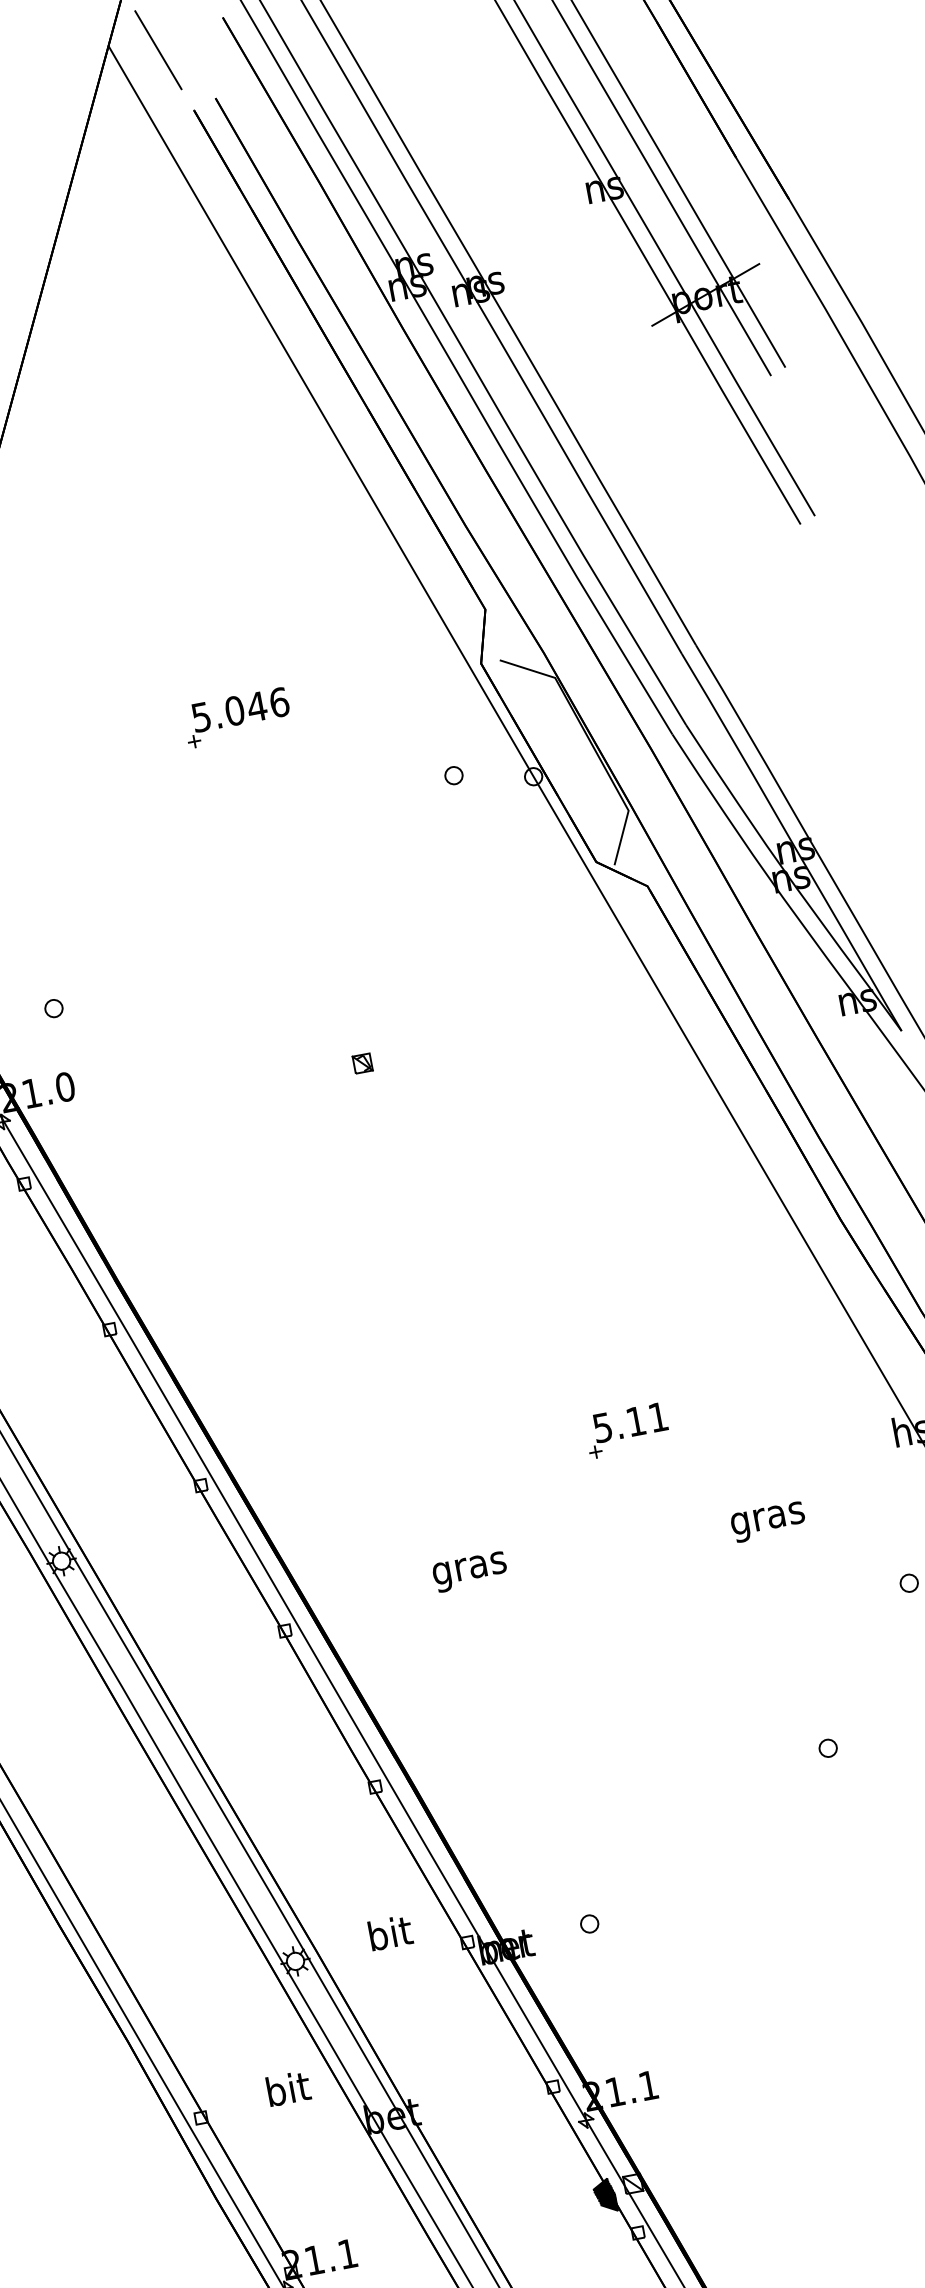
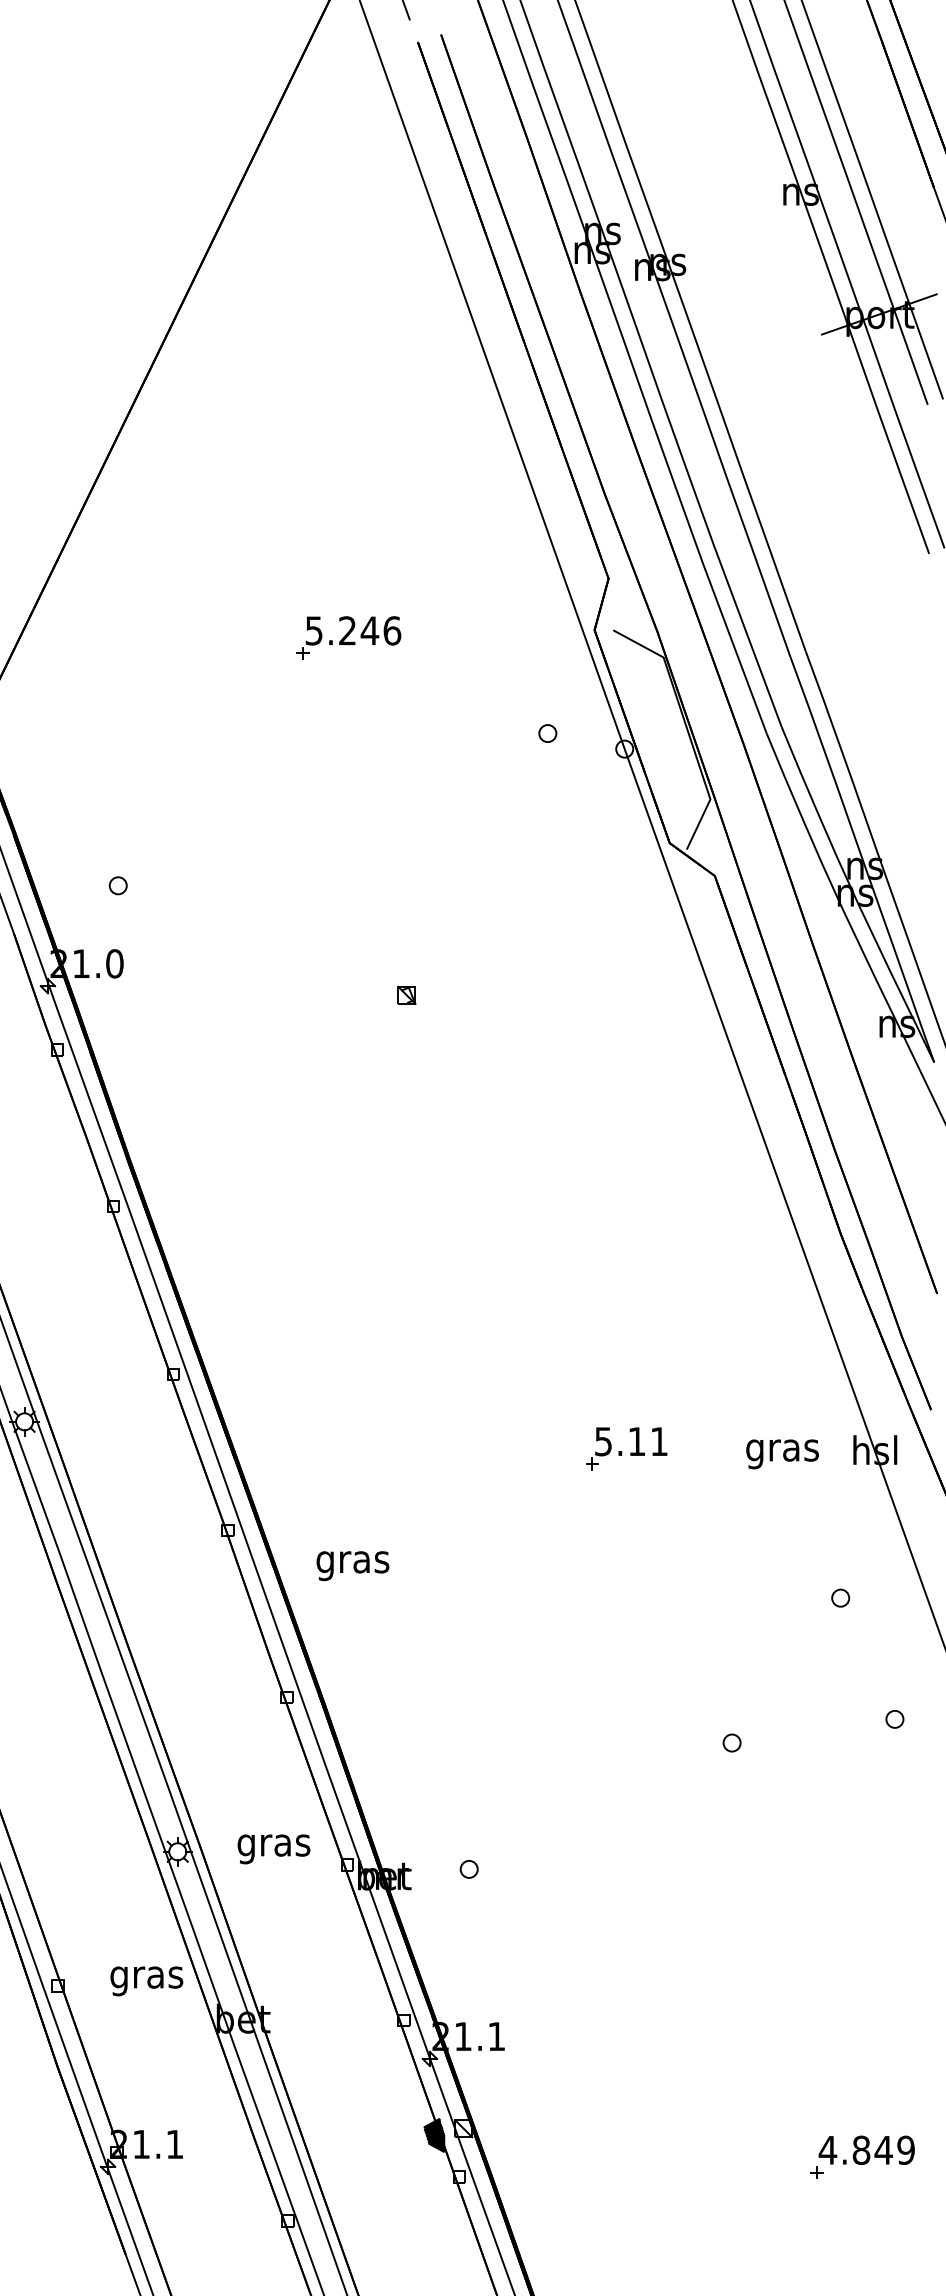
text: (234, 710) -> (347, 630), 5.046 -> 5.246
part: (626, 1430) -> (626, 1448), moved
text: (768, 1522) -> (782, 1454), moved
text: (469, 1572) -> (352, 1566), moved
text: (389, 1937) -> (273, 1845), bit -> gras
text: (288, 2092) -> (146, 1977), bit -> gras

